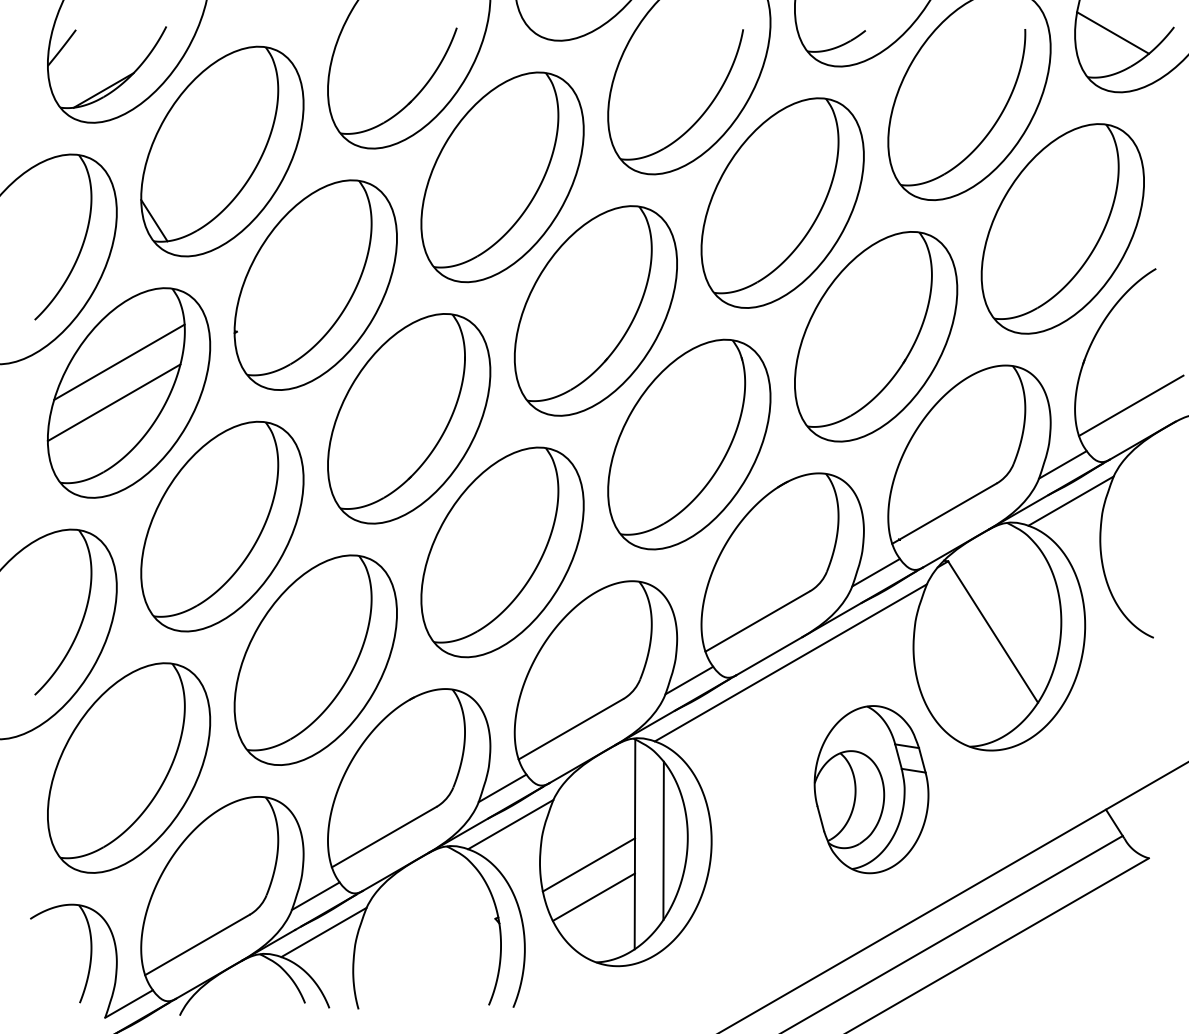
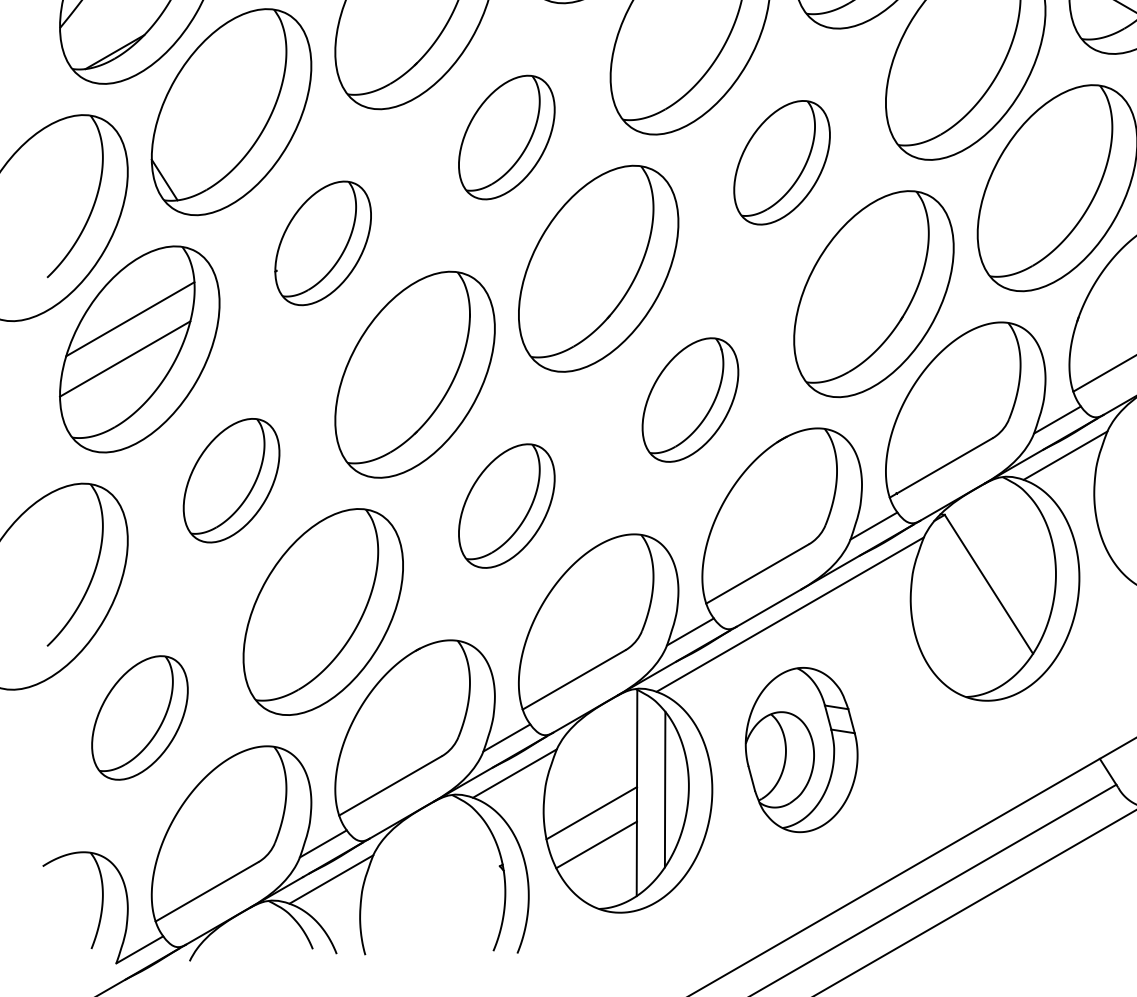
part: (502, 177) -> (506, 137), size x0.6
part: (782, 202) -> (781, 162), size x0.6
part: (315, 284) -> (323, 242), size x0.6
part: (689, 444) -> (690, 400), size x0.6
part: (222, 526) -> (231, 480), size x0.6
part: (502, 552) -> (506, 506), size x0.6
part: (129, 767) -> (140, 717), size x0.6
part: (871, 789) -> (801, 749), moved

